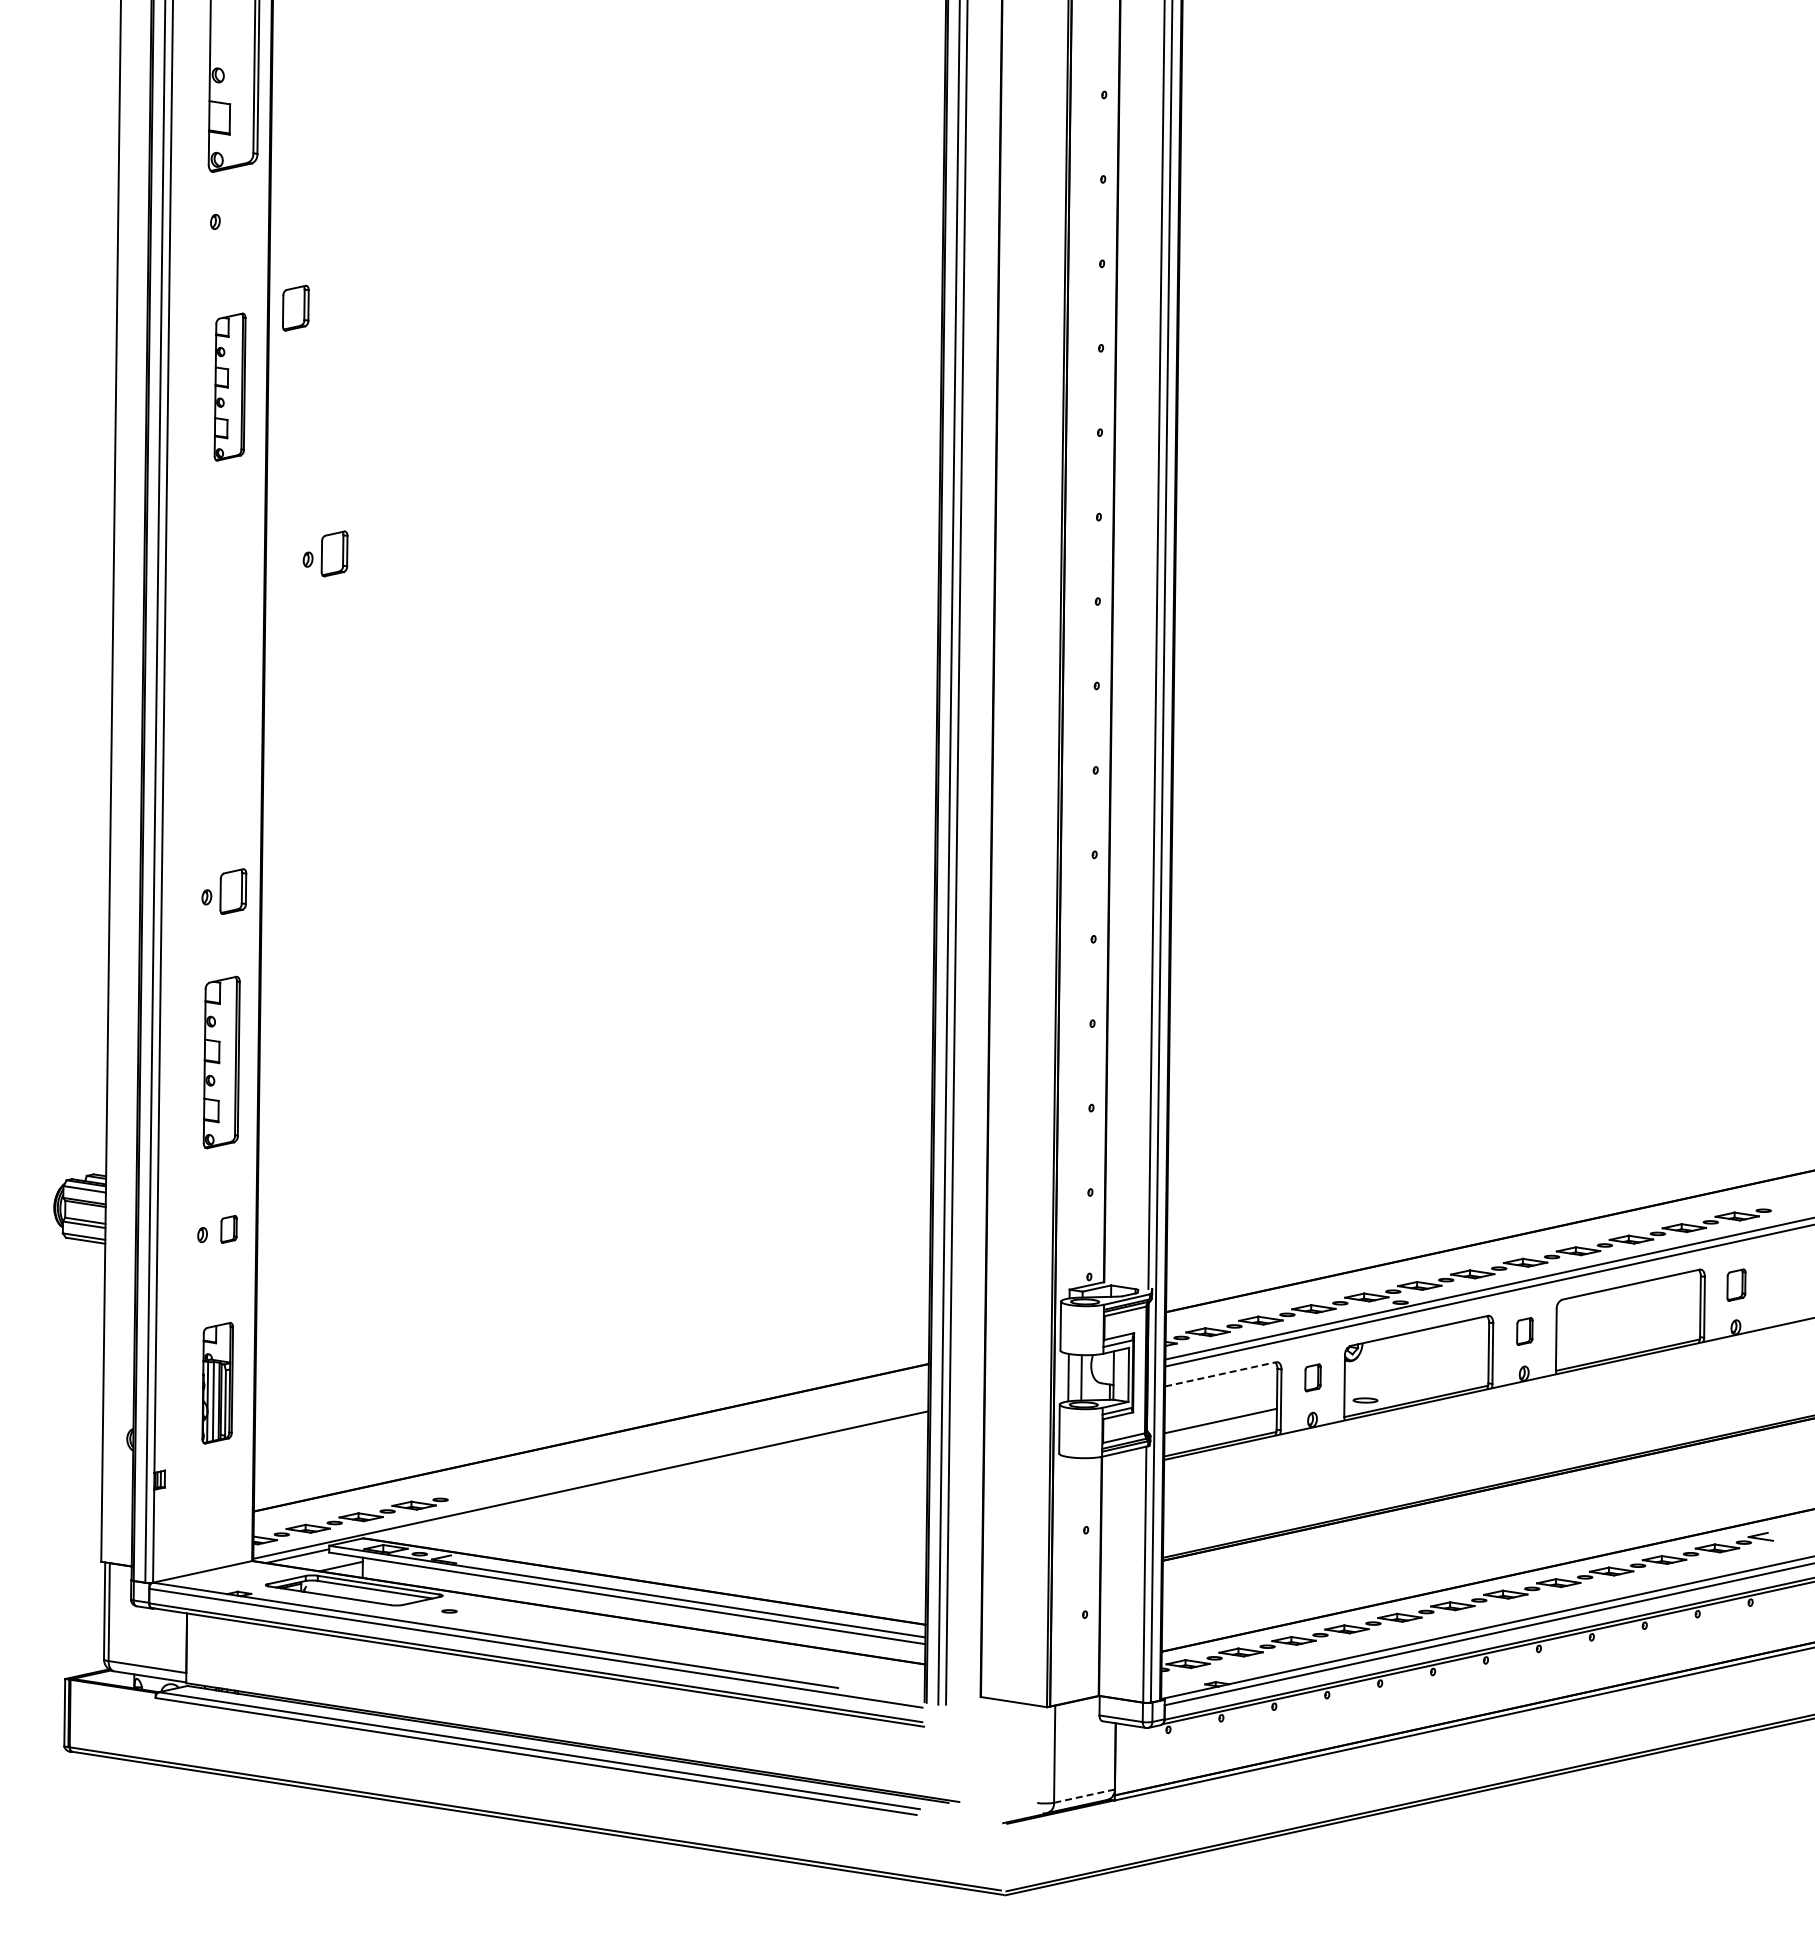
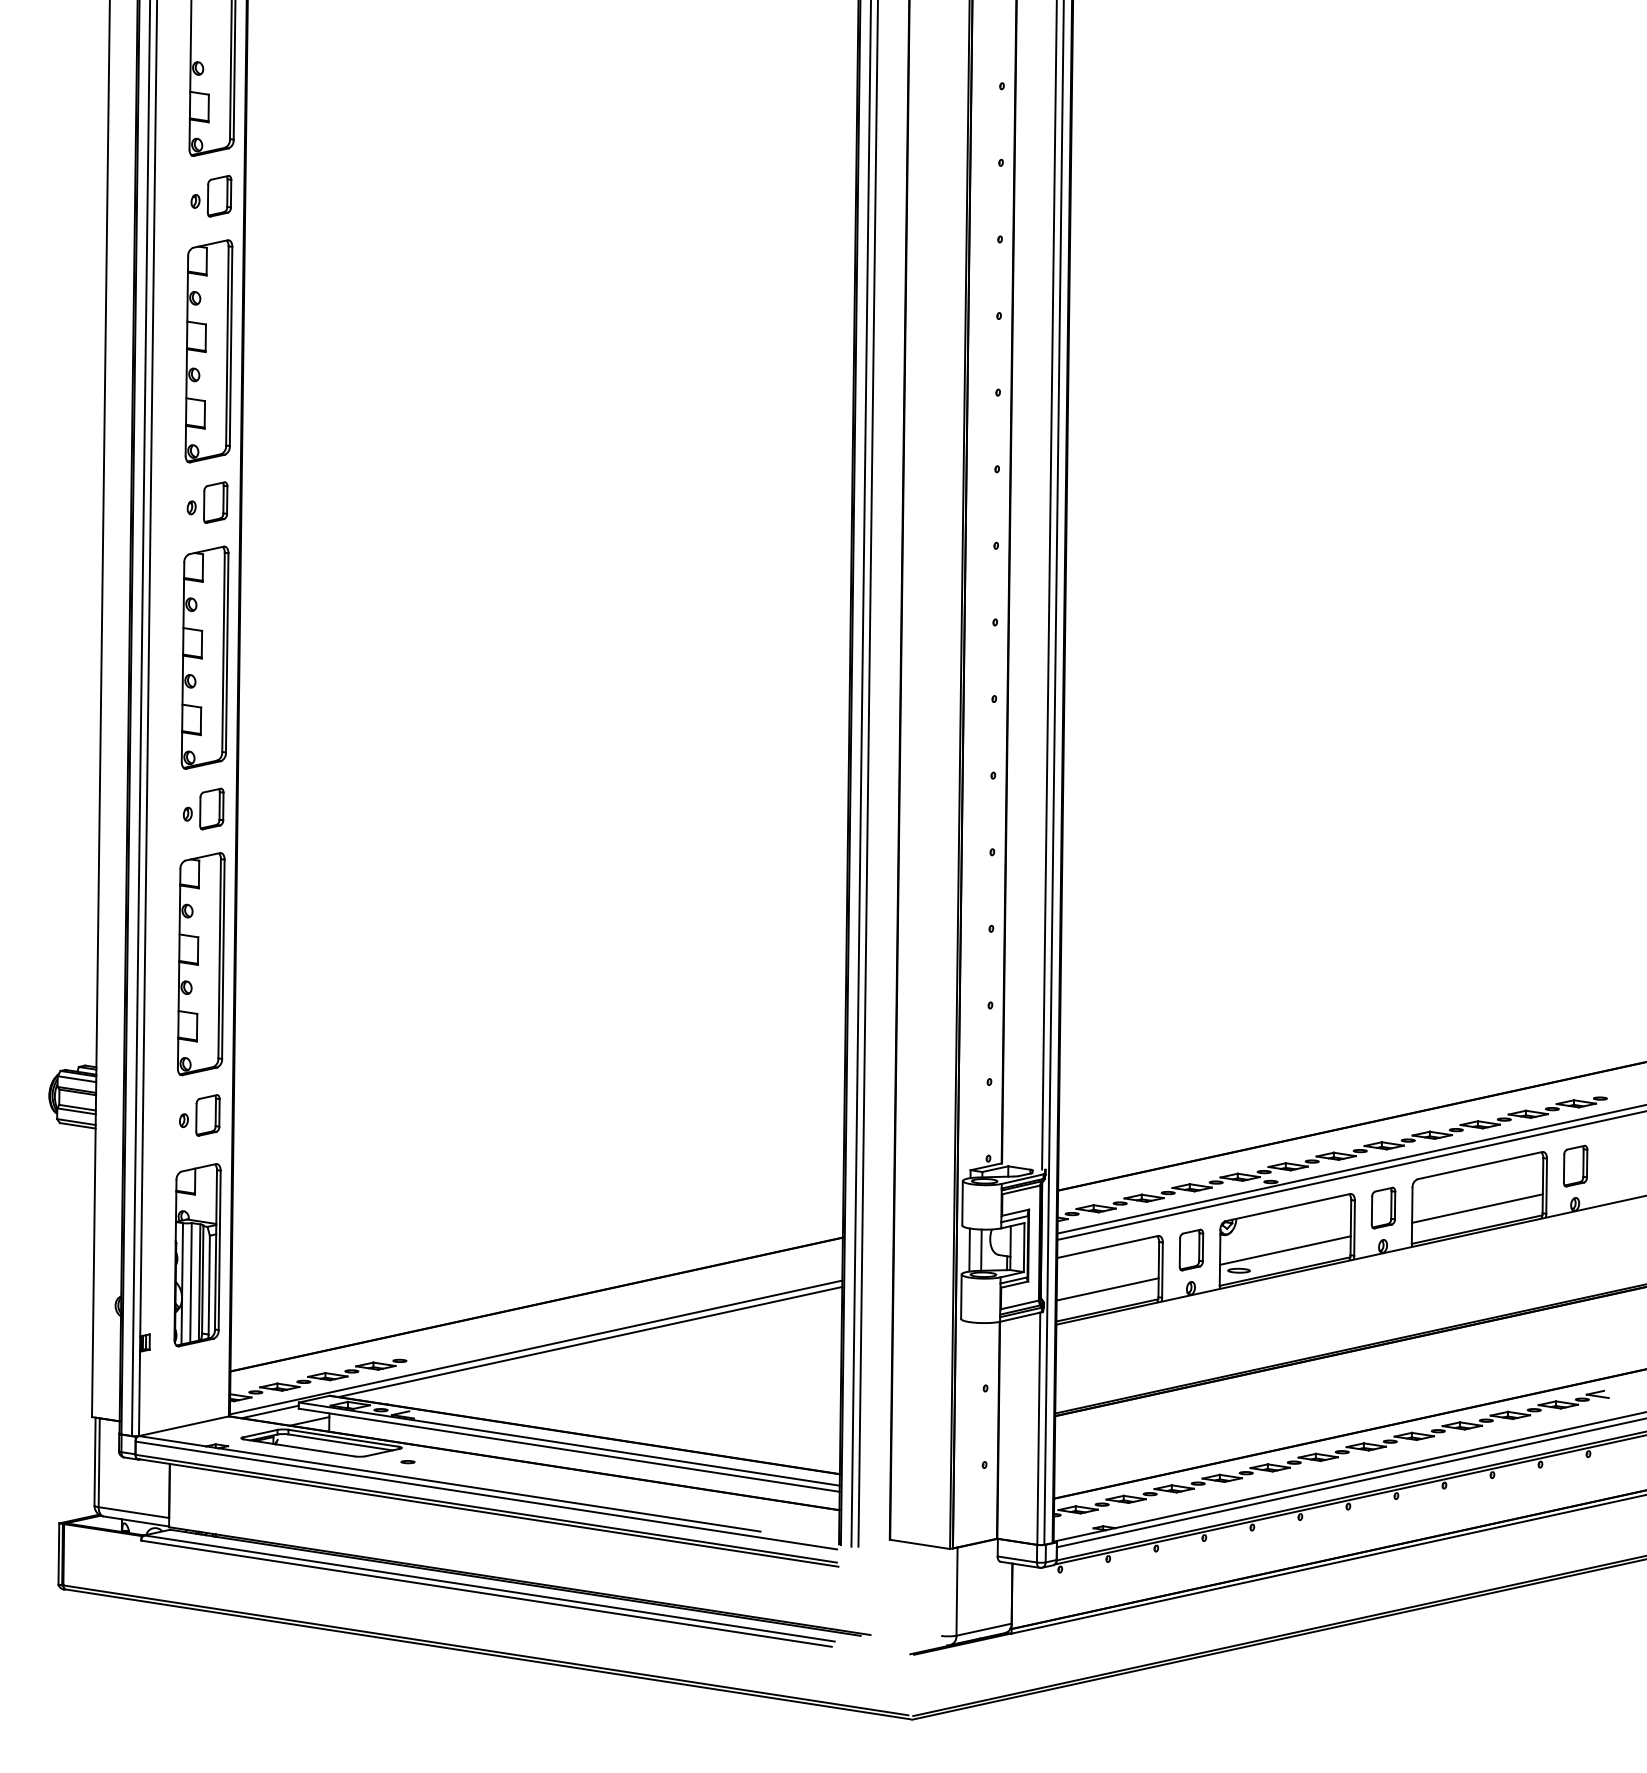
part: (295, 307) -> (219, 195), moved
part: (229, 386) -> (208, 350), size x1.67
part: (325, 553) -> (207, 502), moved
part: (225, 724) -> (204, 657), added
part: (221, 1062) -> (201, 964), size x1.43
part: (228, 1229) -> (207, 1115), size x1.67
part: (1736, 1284) -> (1575, 1165), size x1.43
part: (1524, 1331) -> (1383, 1208), size x1.67
line: (1628, 1331) -> (1477, 1208), added
line: (1220, 1374) -> (1107, 1247), dashed -> solid
part: (1312, 1377) -> (1190, 1249), size x1.67
line: (1416, 1378) -> (1285, 1250), added
part: (217, 1382) -> (197, 1254), size x1.67
line: (650, 1478) -> (590, 1341), added
line: (1084, 1796) -> (984, 1630), dashed -> solid

